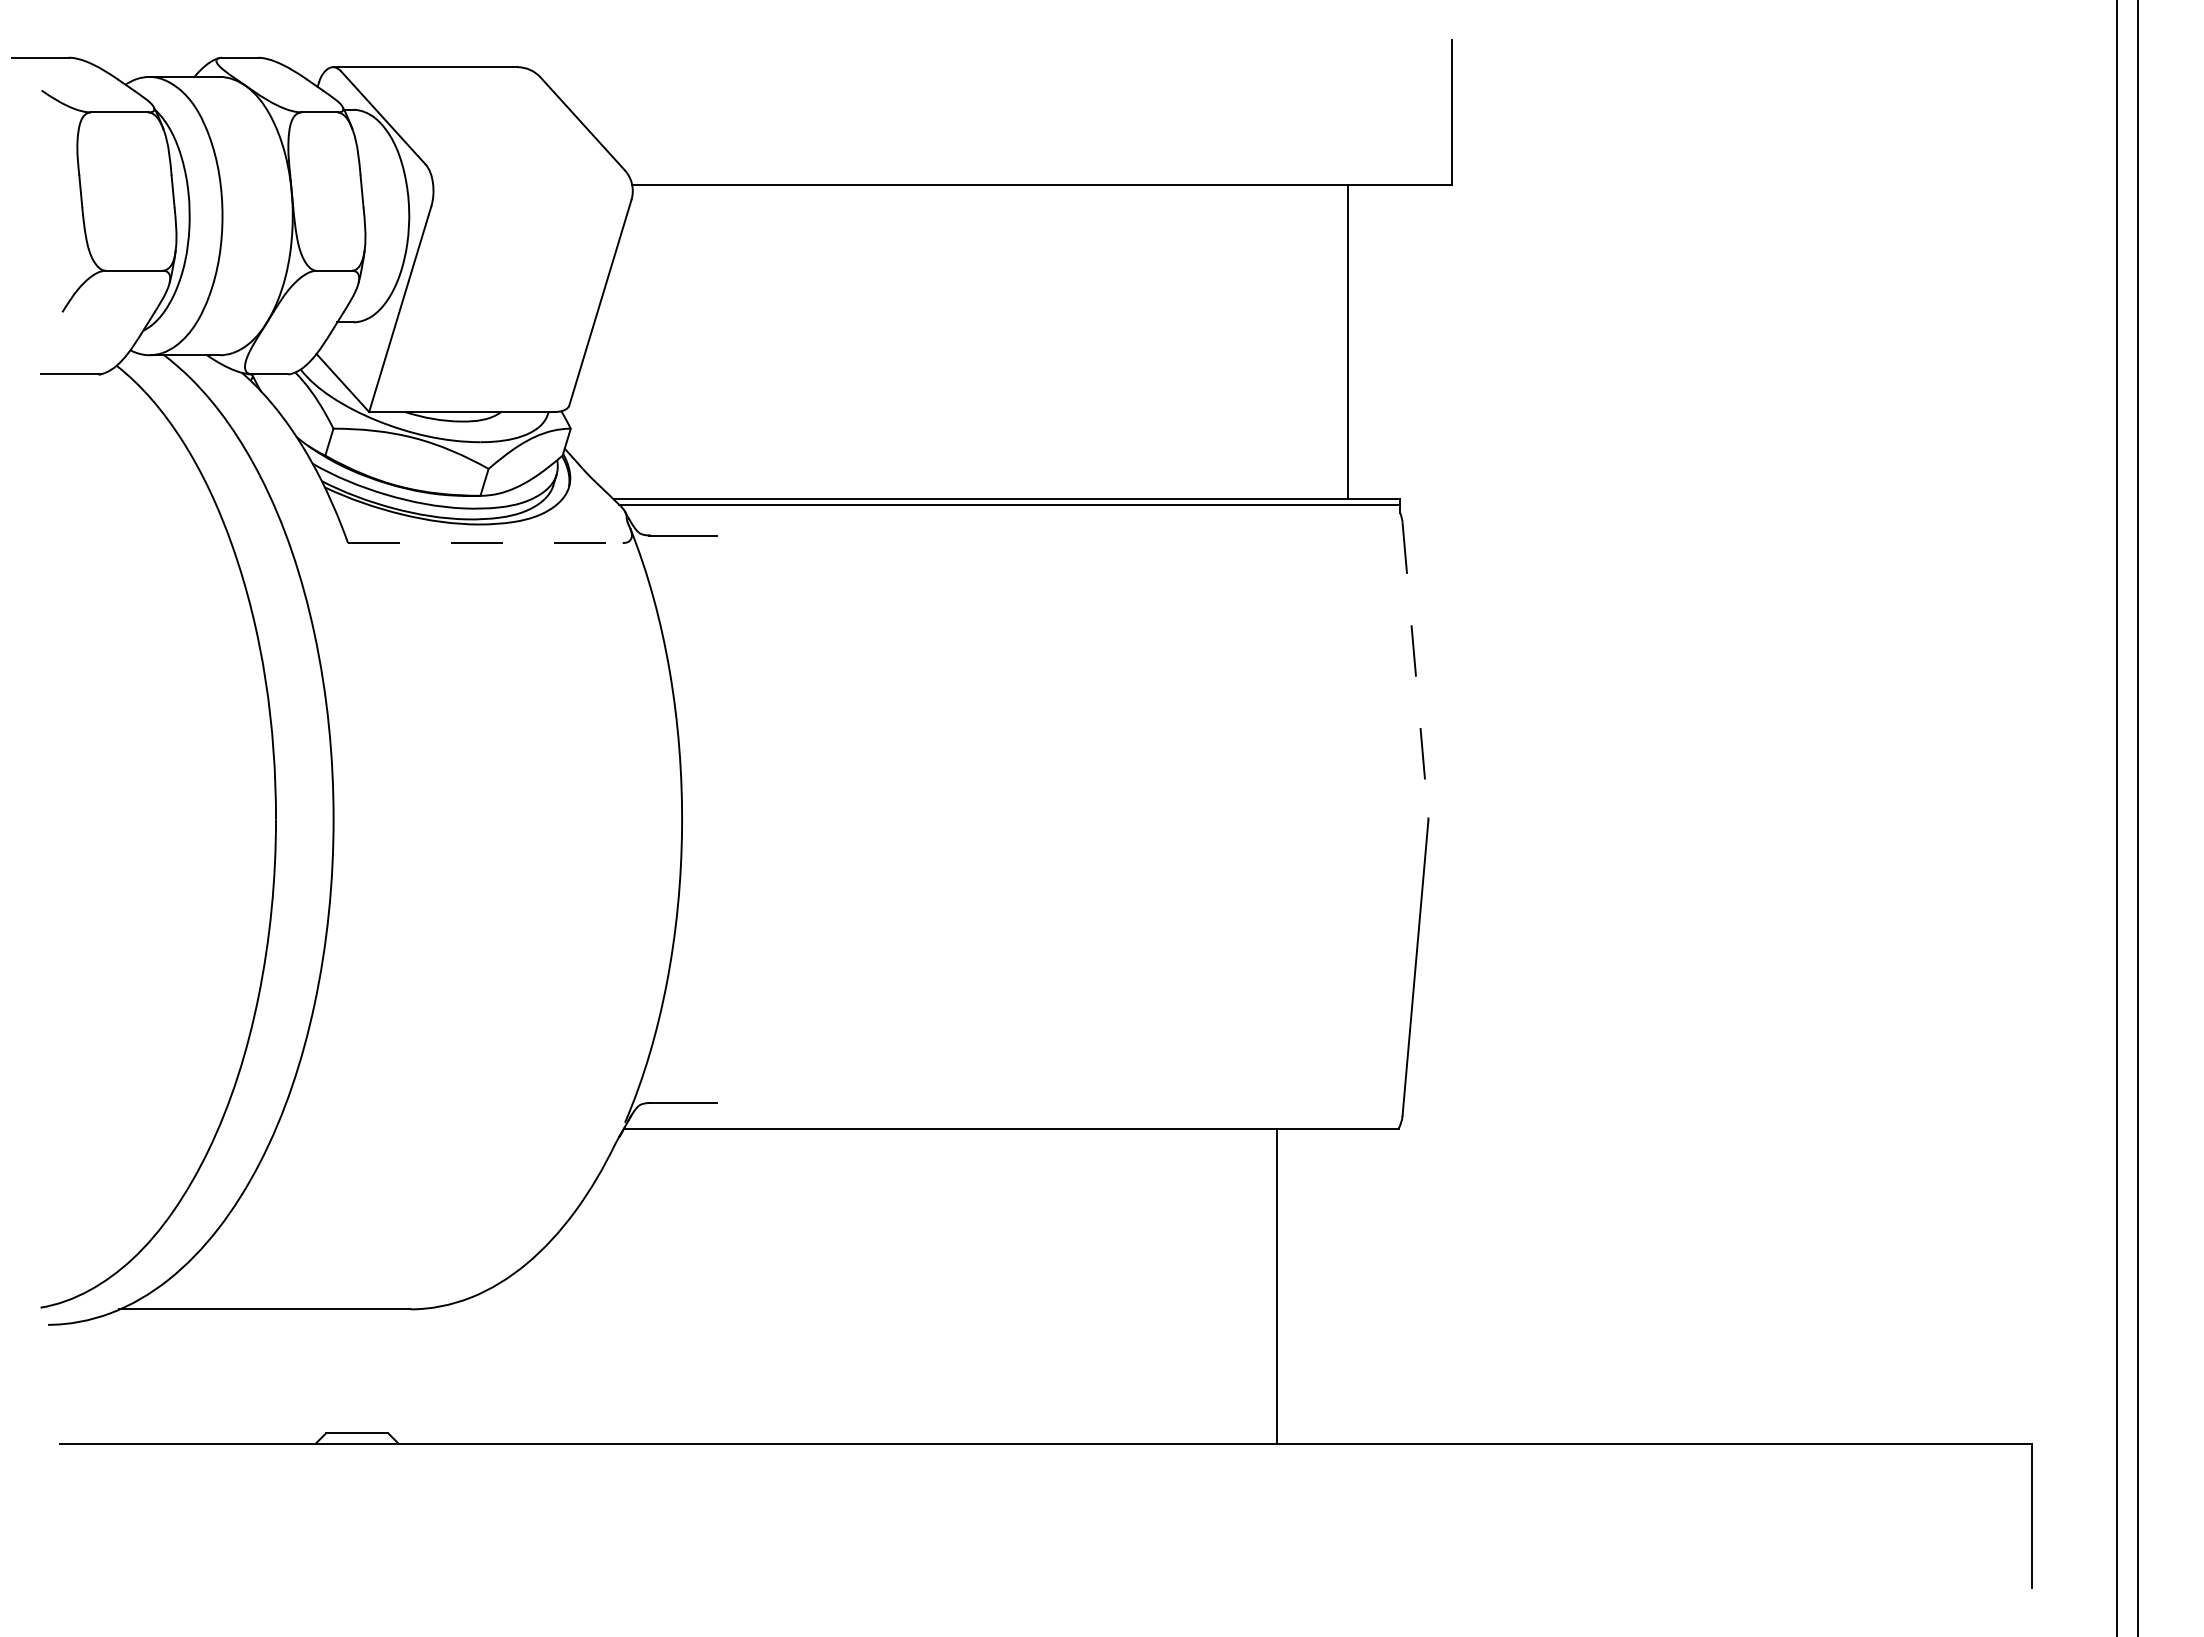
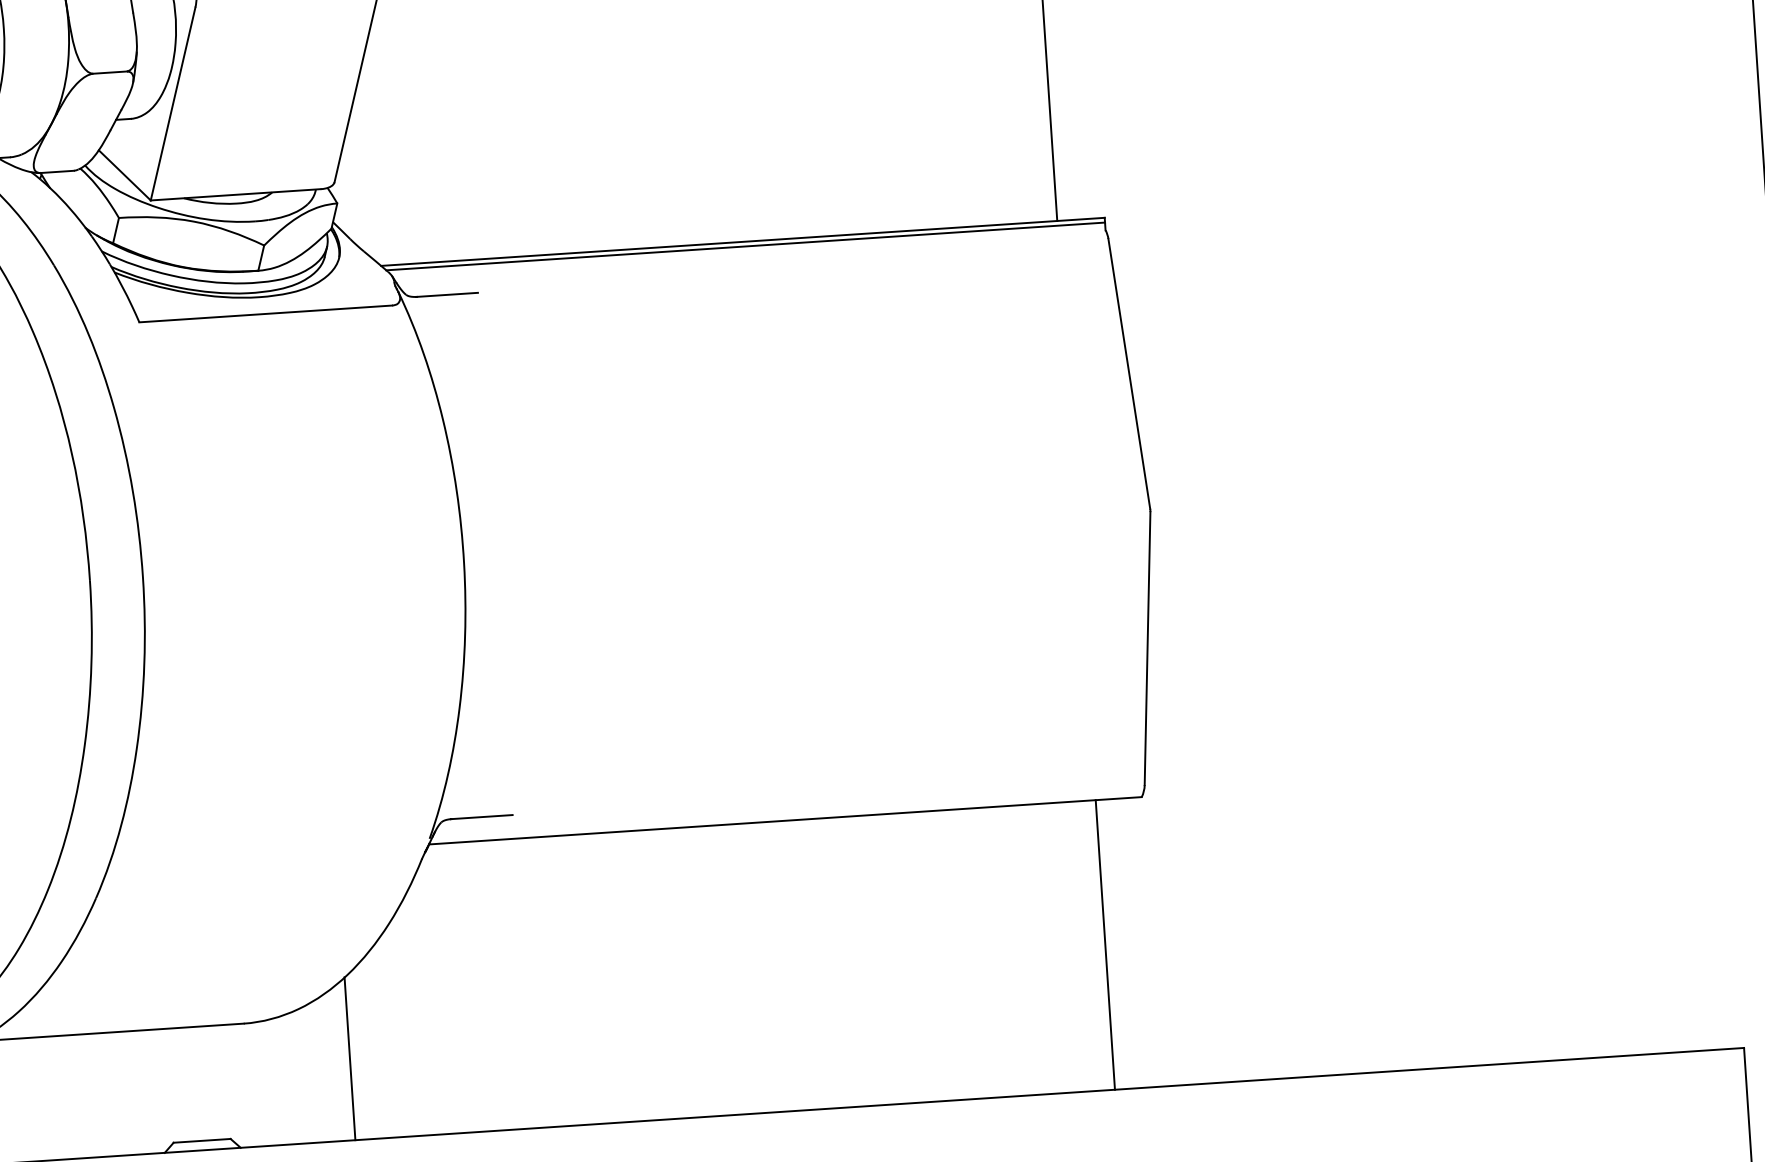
line: (485, 543) -> (265, 314), dashed -> solid
line: (1415, 670) -> (1129, 374), dashed -> solid
line: (1277, 1285) -> (1105, 944), moved
line: (523, 1354) -> (350, 1058), added

